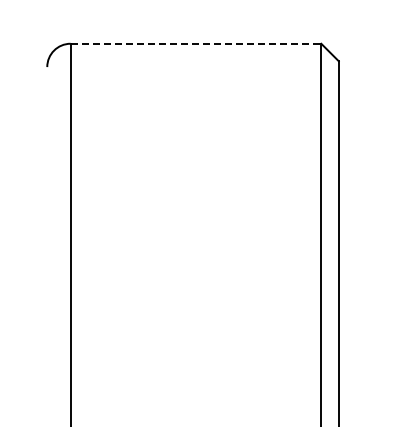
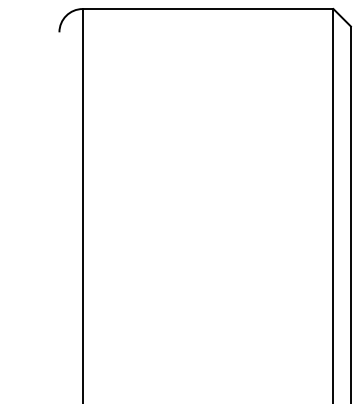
line: (196, 43) -> (208, 8), dashed -> solid

